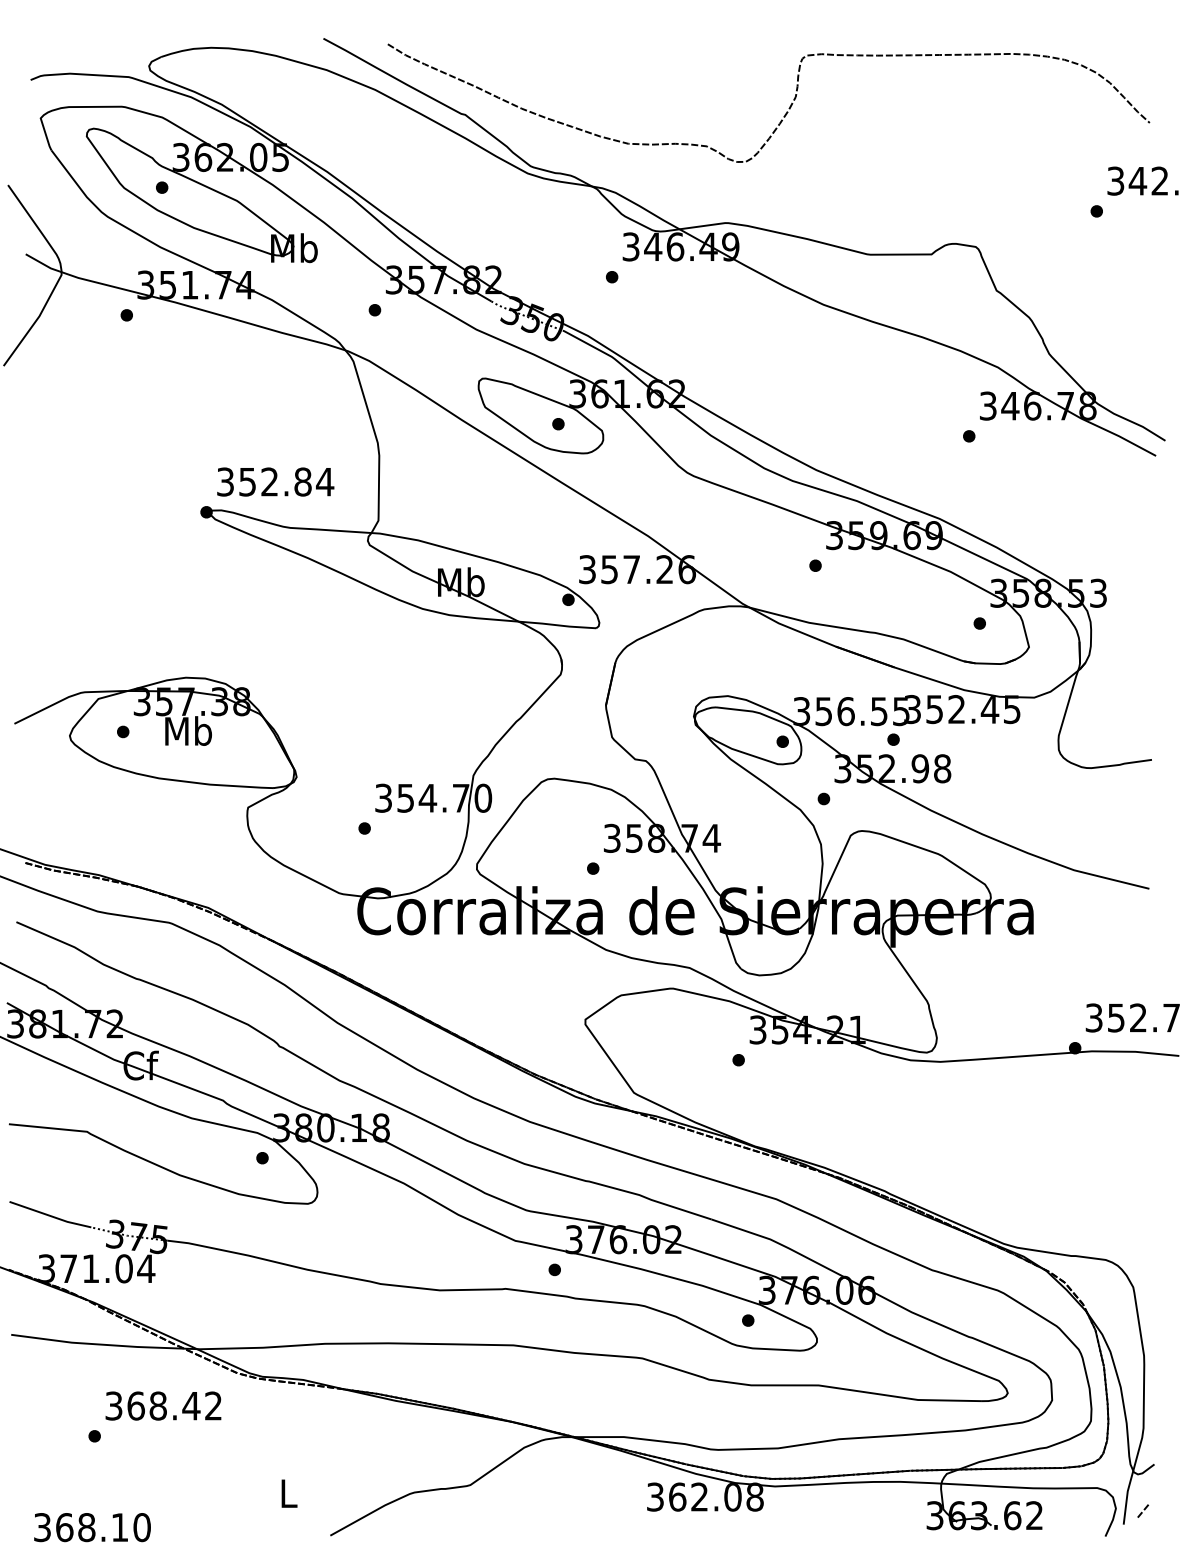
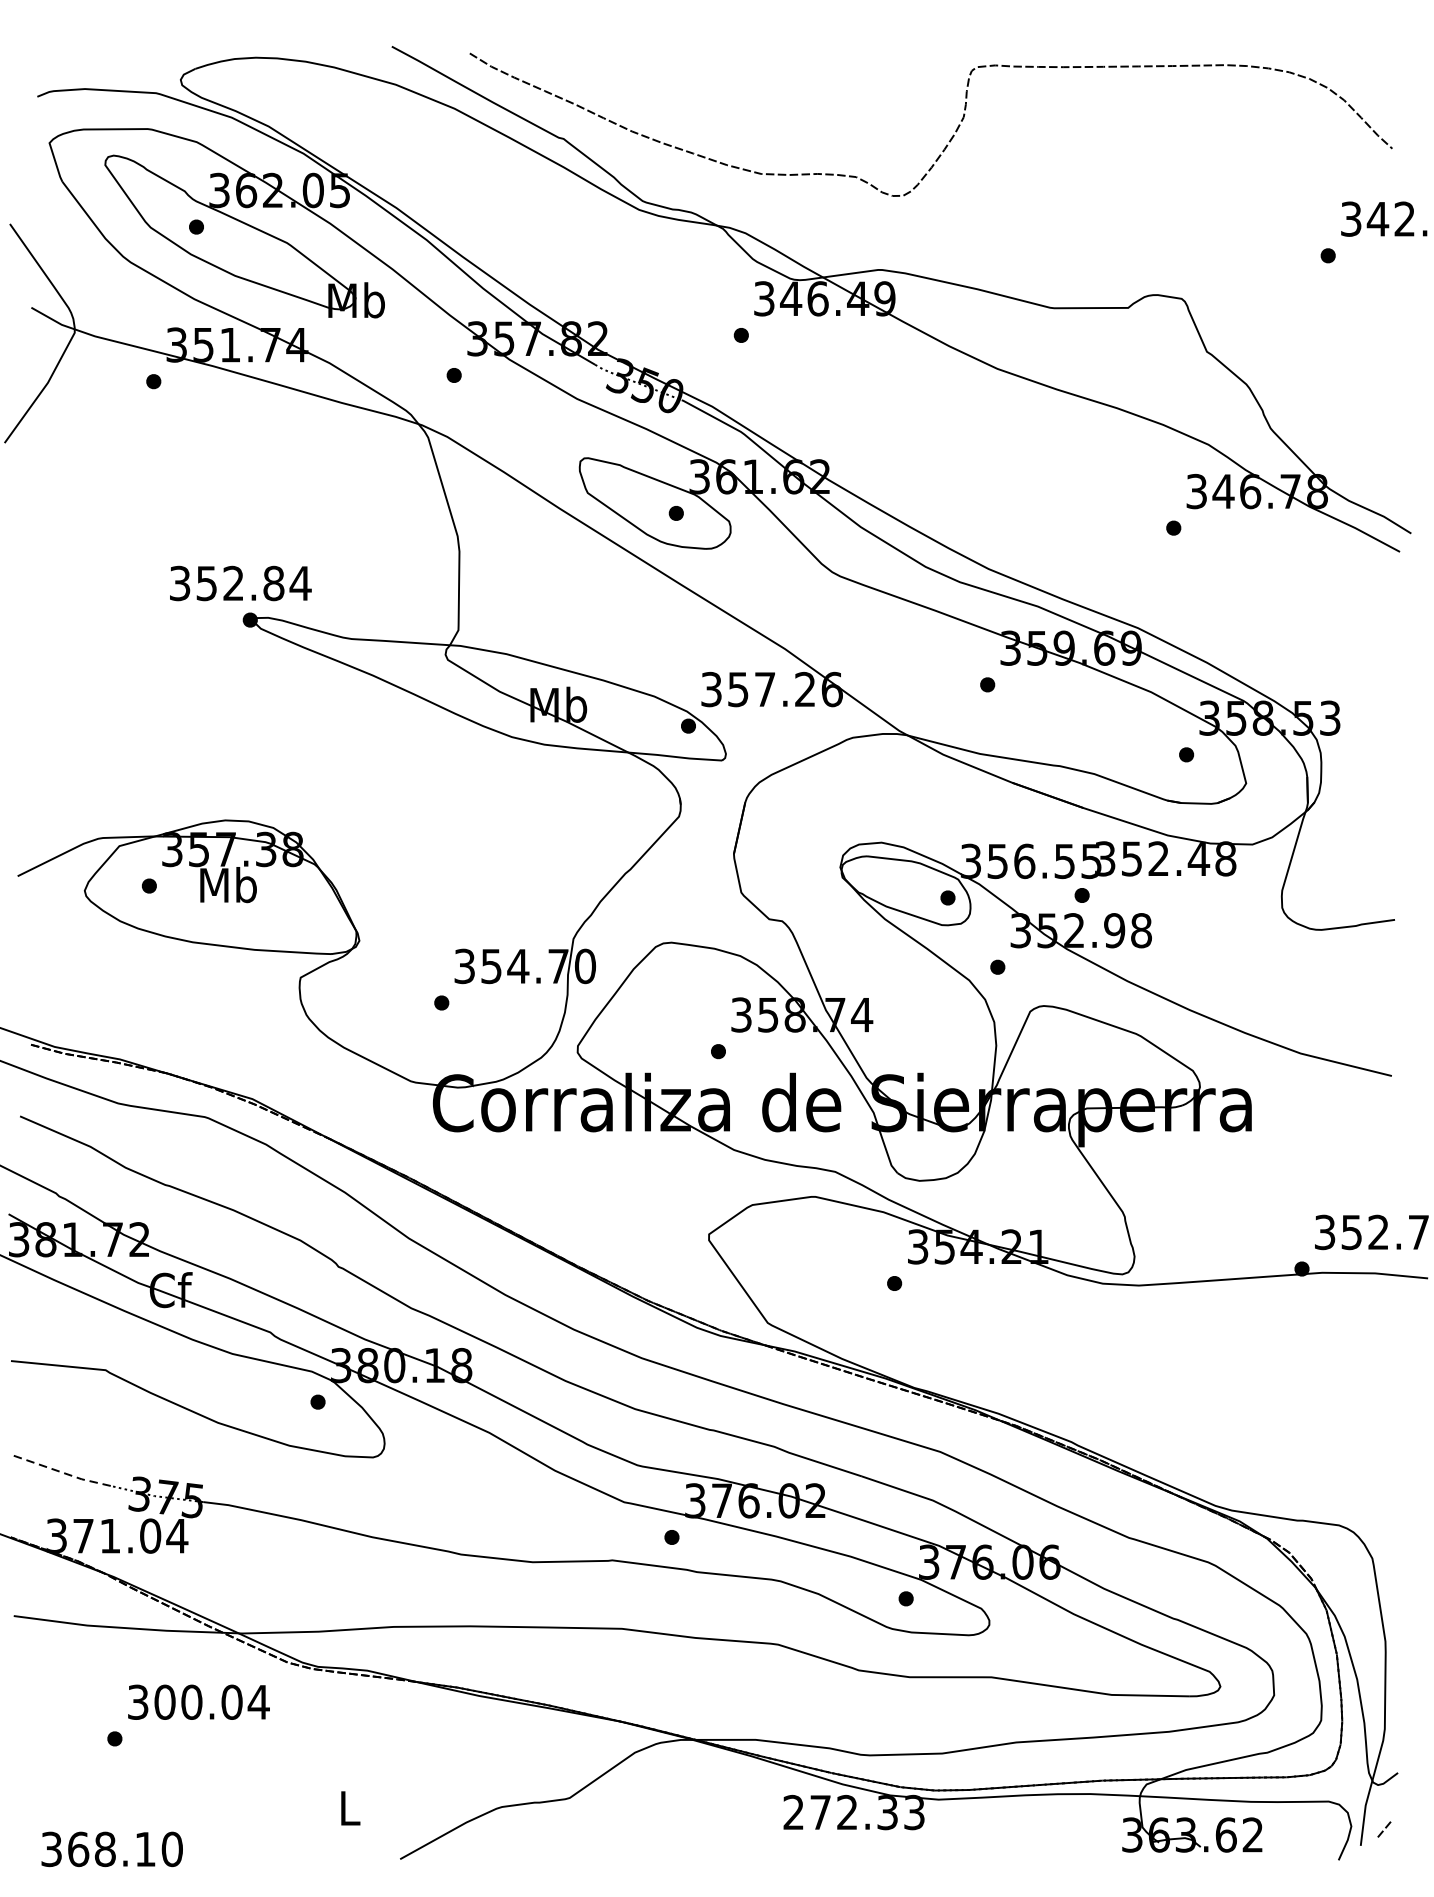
text: (275, 481) -> (240, 582), moved
text: (1011, 709) -> (1224, 858), 352.45 -> 352.48
line: (50, 1216) -> (61, 1472), solid -> dashed
text: (174, 1405) -> (211, 1701), 368.42 -> 300.04
text: (705, 1496) -> (854, 1811), 362.08 -> 272.33

